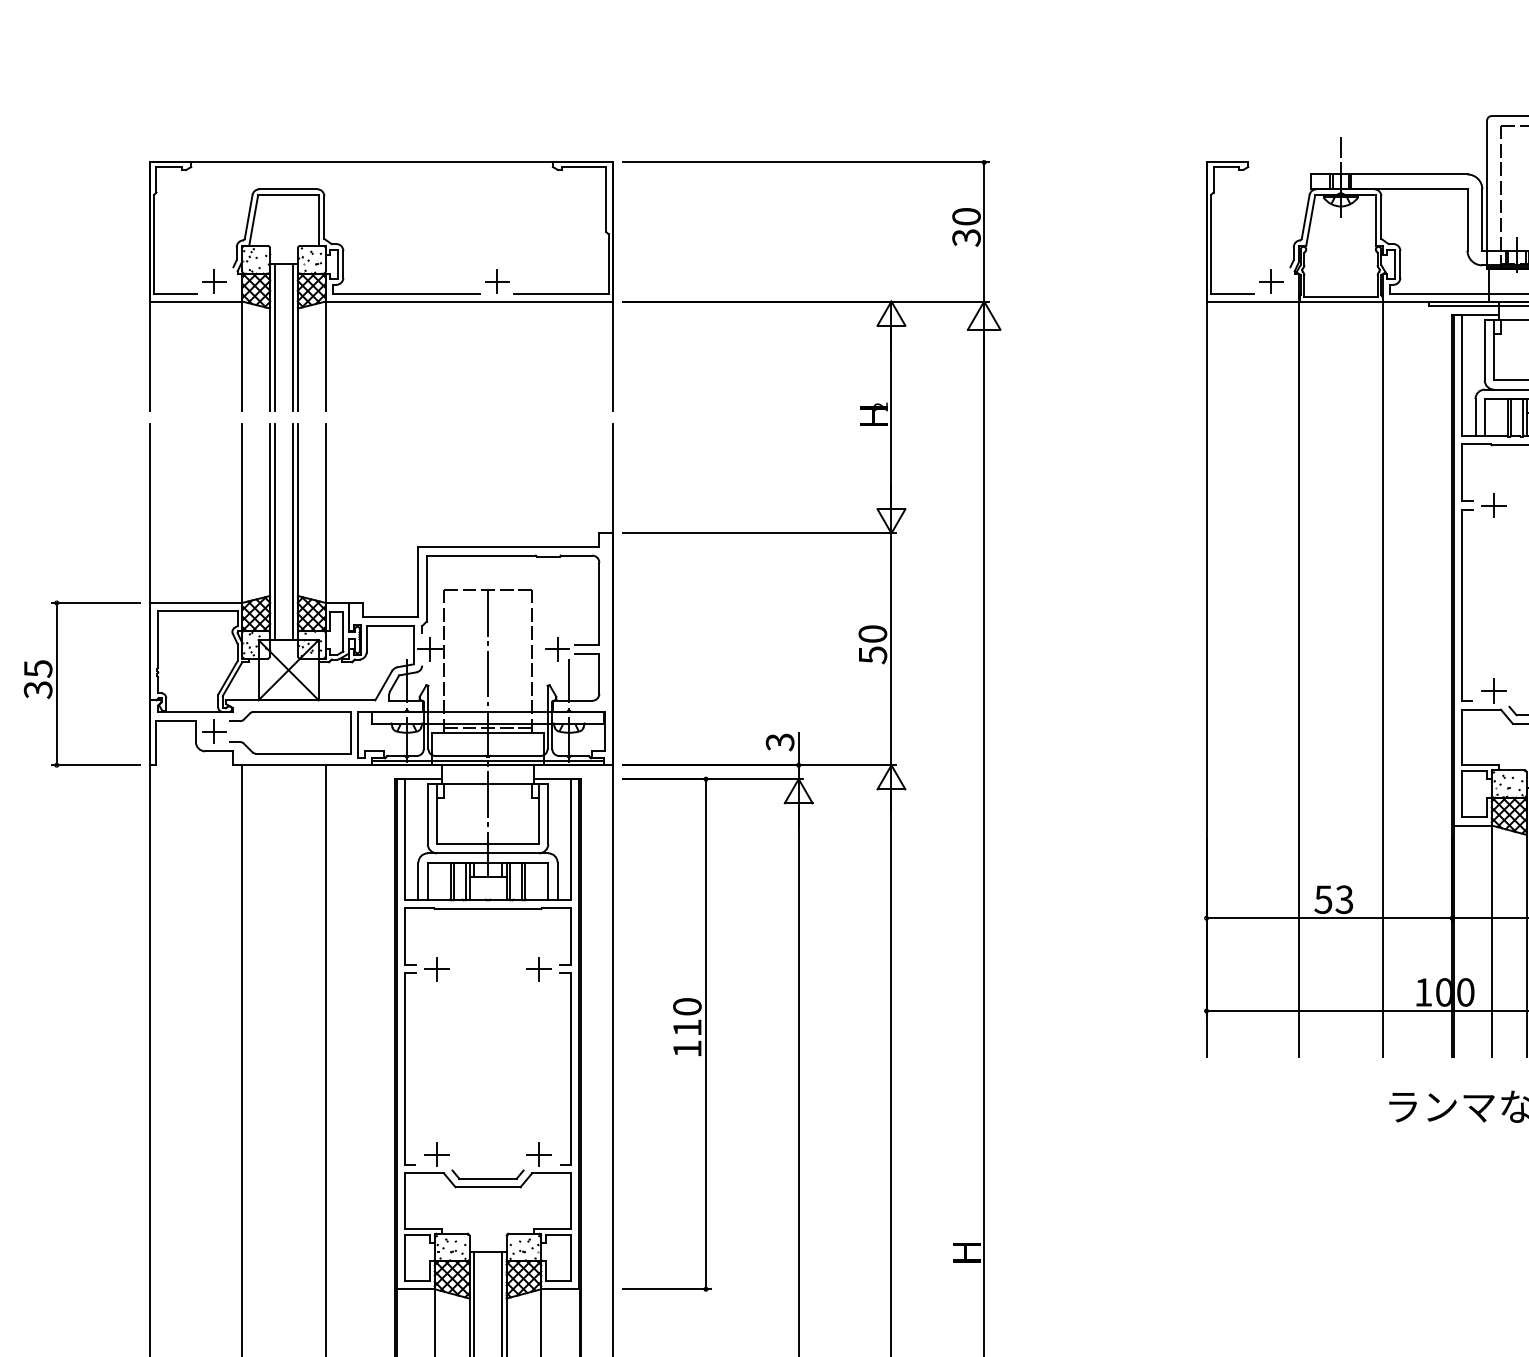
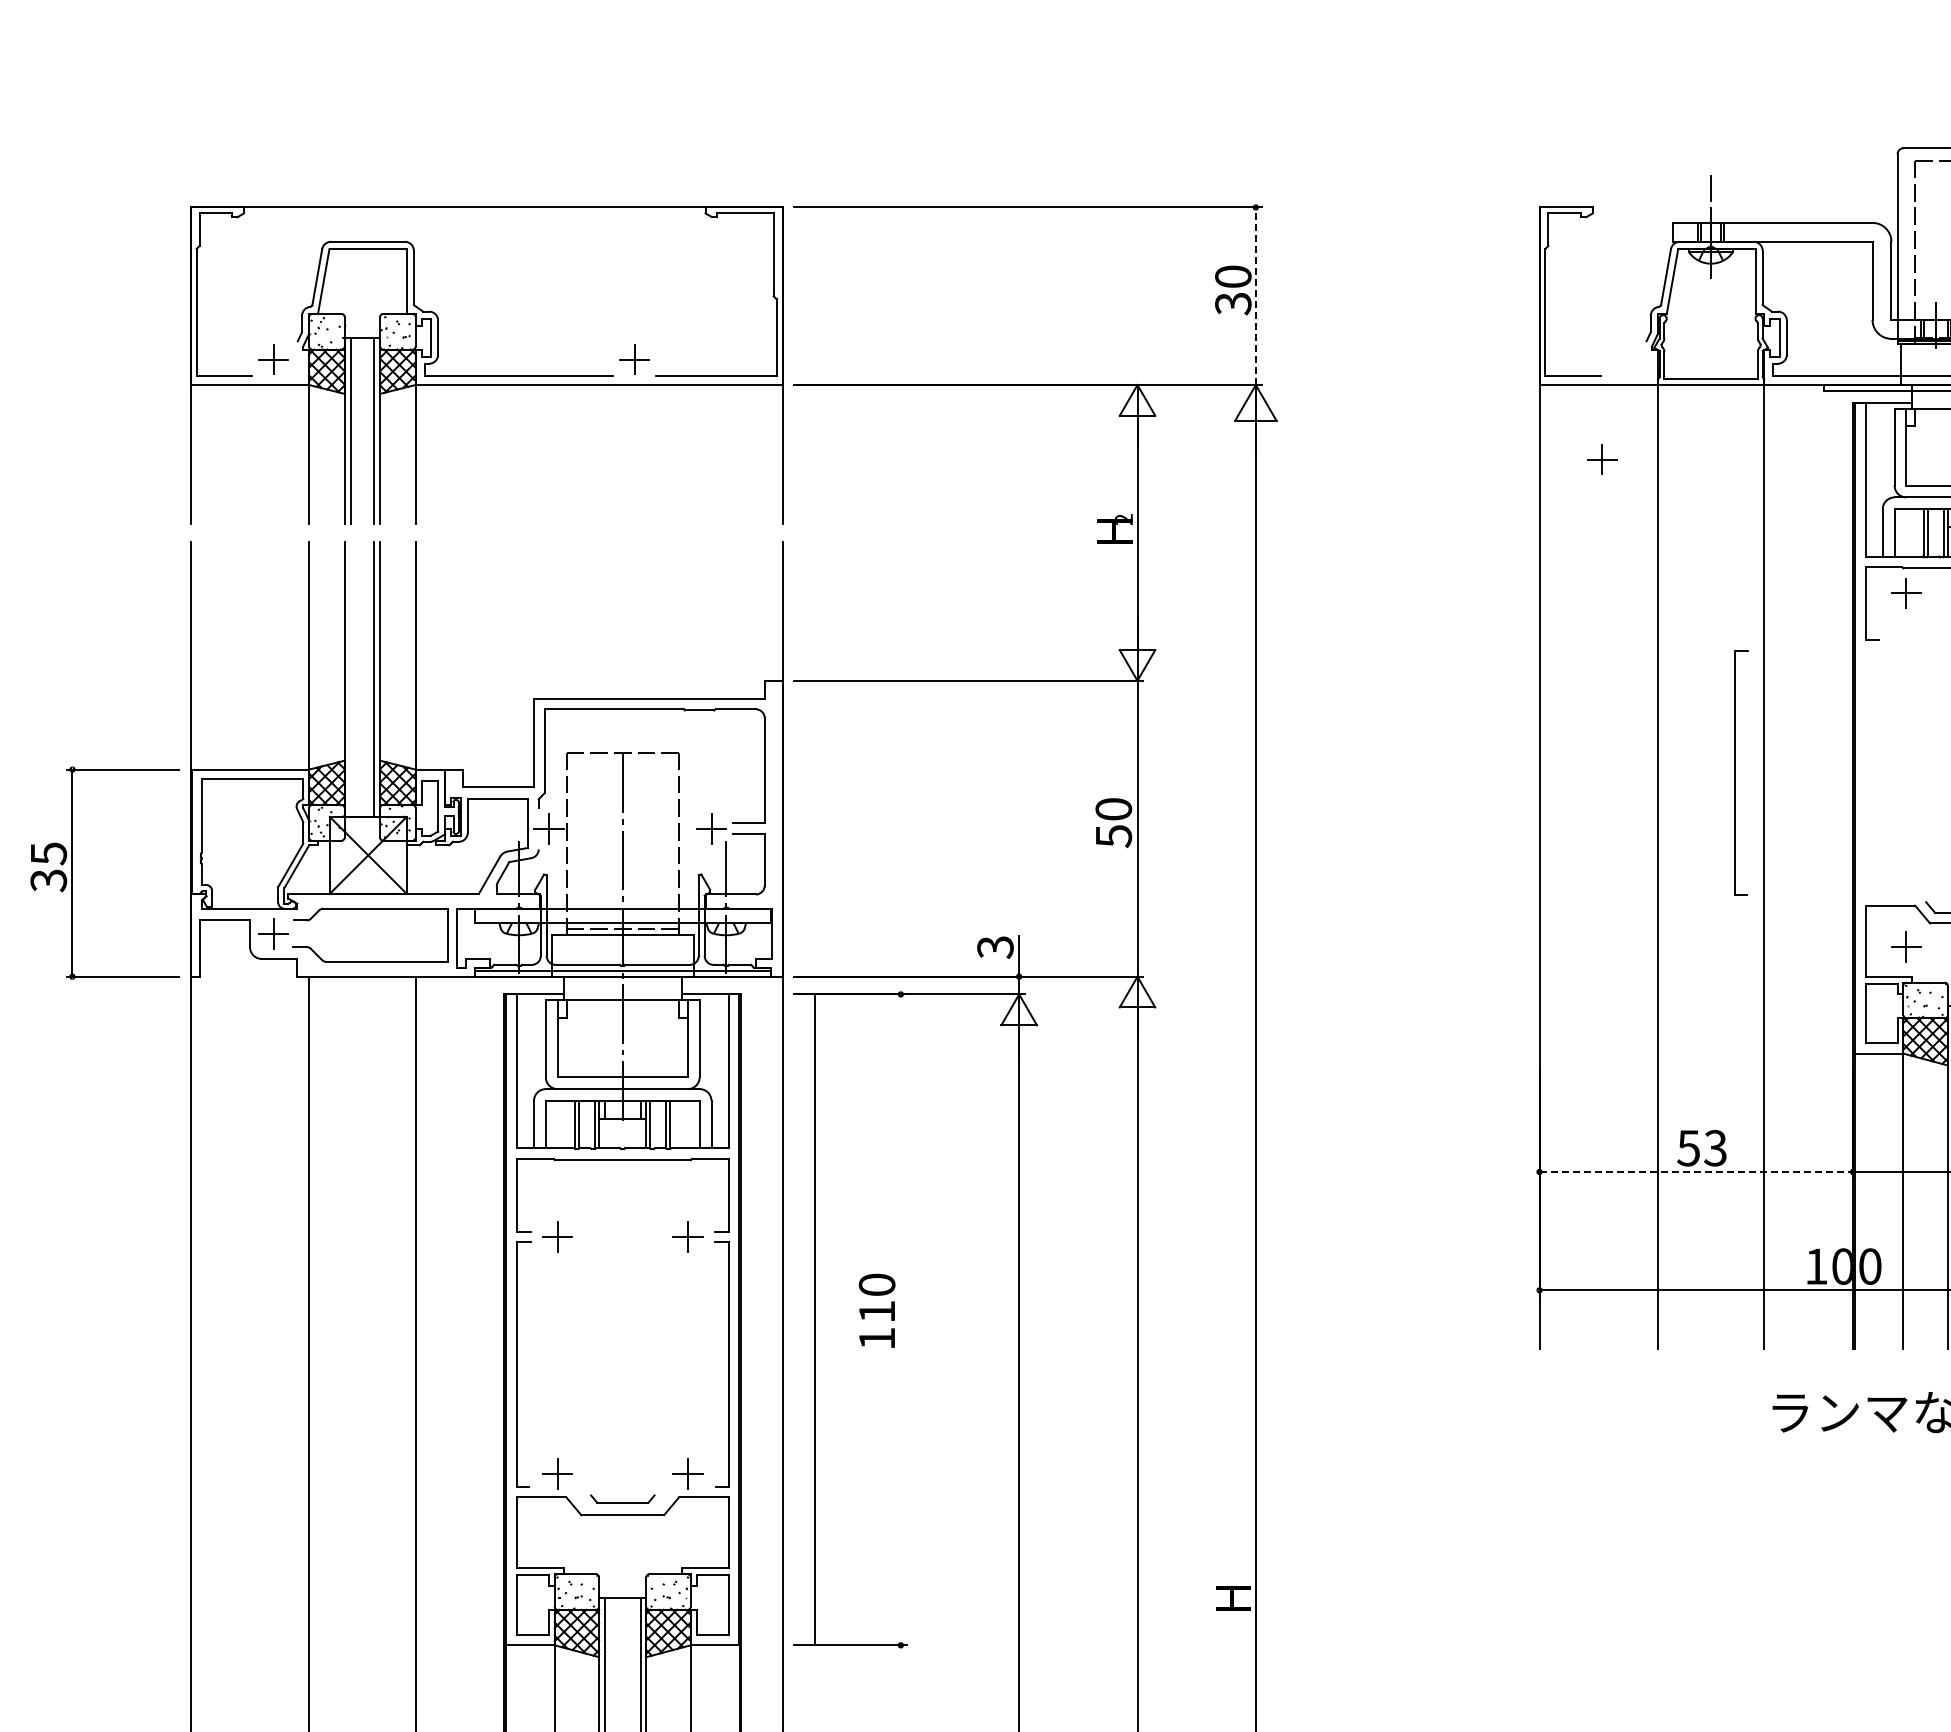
line: (983, 232) -> (1255, 296), solid -> dashed
part: (1271, 281) -> (1602, 459), moved
part: (1494, 505) -> (1906, 593), moved
line: (274, 531) -> (350, 678), removed
part: (1467, 605) -> (1741, 772), moved
part: (1494, 690) -> (1906, 946), moved
line: (1329, 917) -> (1696, 1171), solid -> dashed
line: (705, 1033) -> (814, 1319), moved
part: (487, 1174) -> (622, 1498), size x0.7

